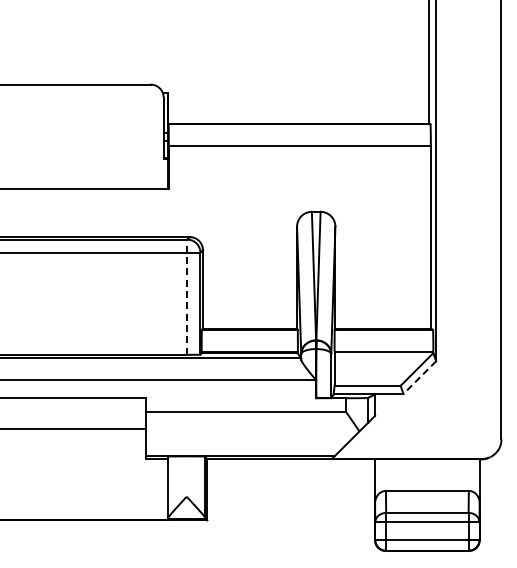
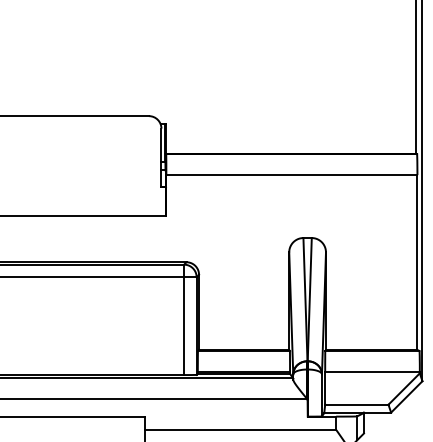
line: (187, 297) -> (184, 320), dashed -> solid
line: (419, 378) -> (406, 397), dashed -> solid

